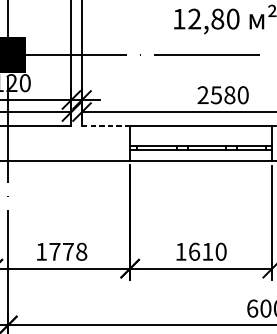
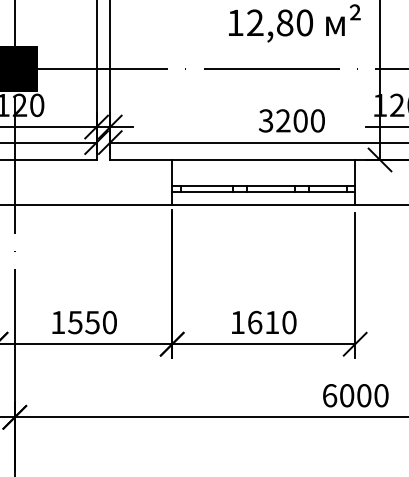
text: (215, 94) -> (282, 120), 2580 -> 3200
line: (106, 125) -> (141, 159), dashed -> solid
text: (68, 251) -> (92, 322), 1778 -> 1550

